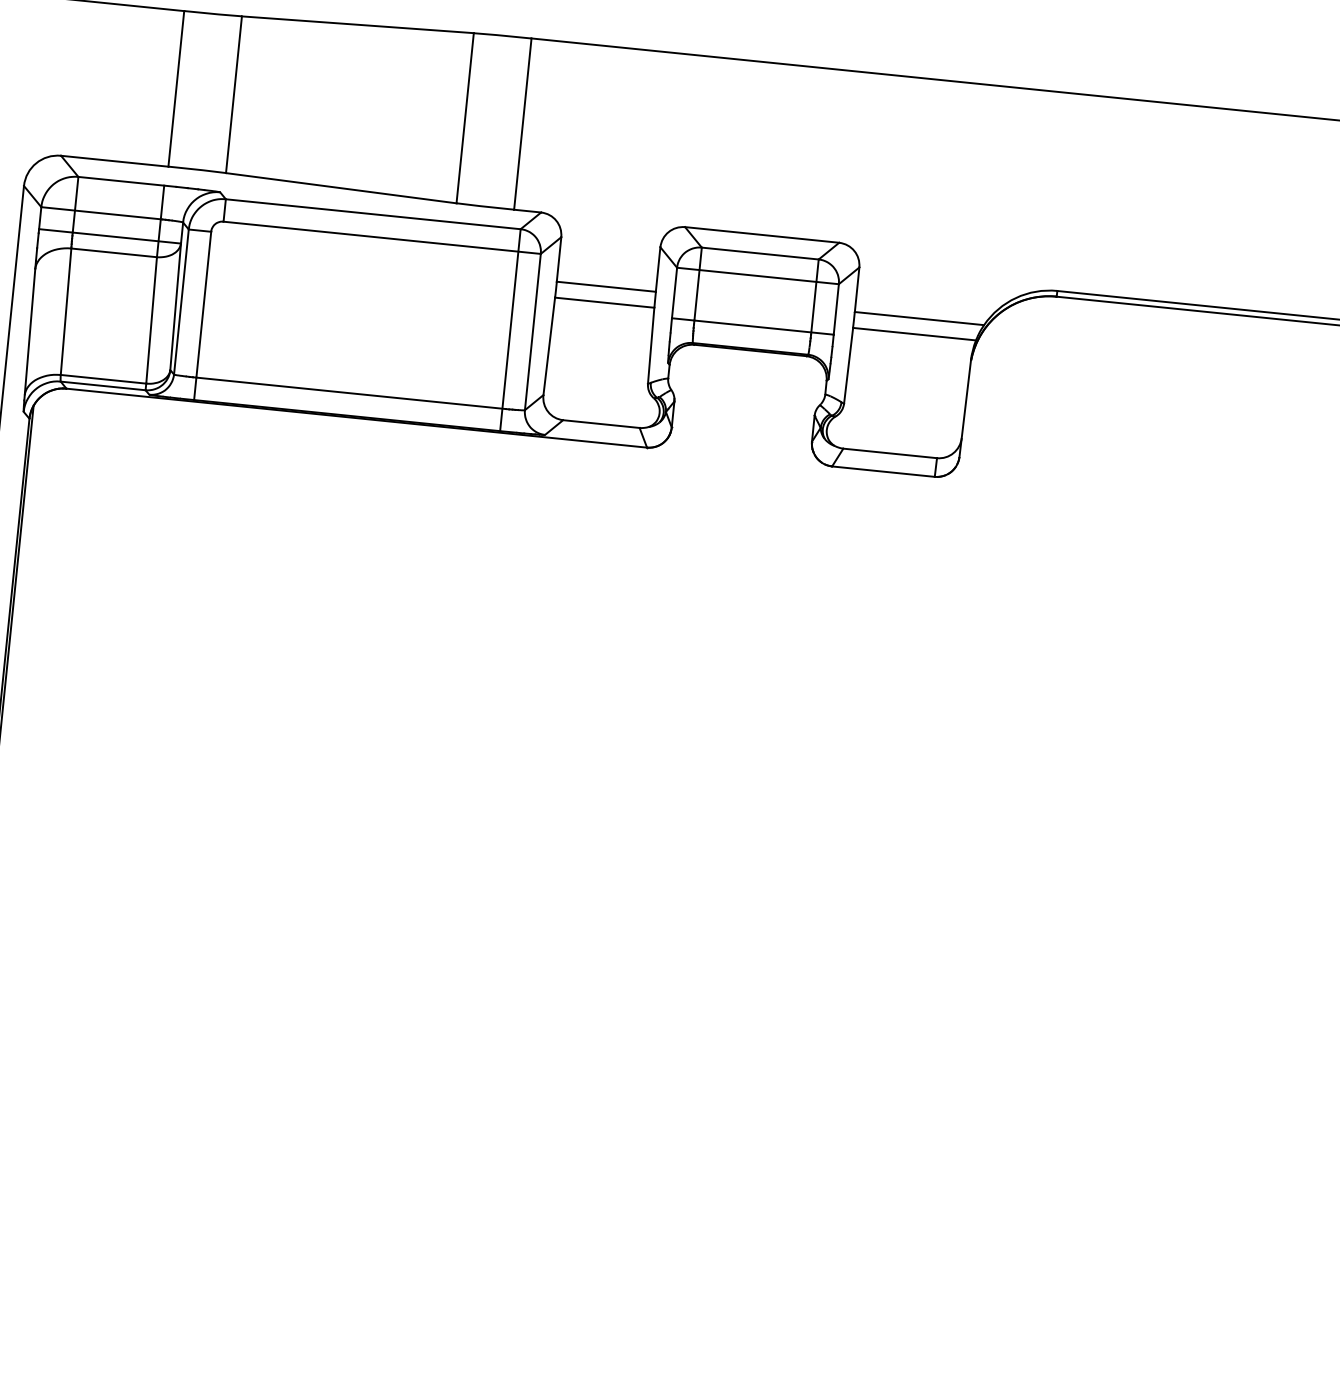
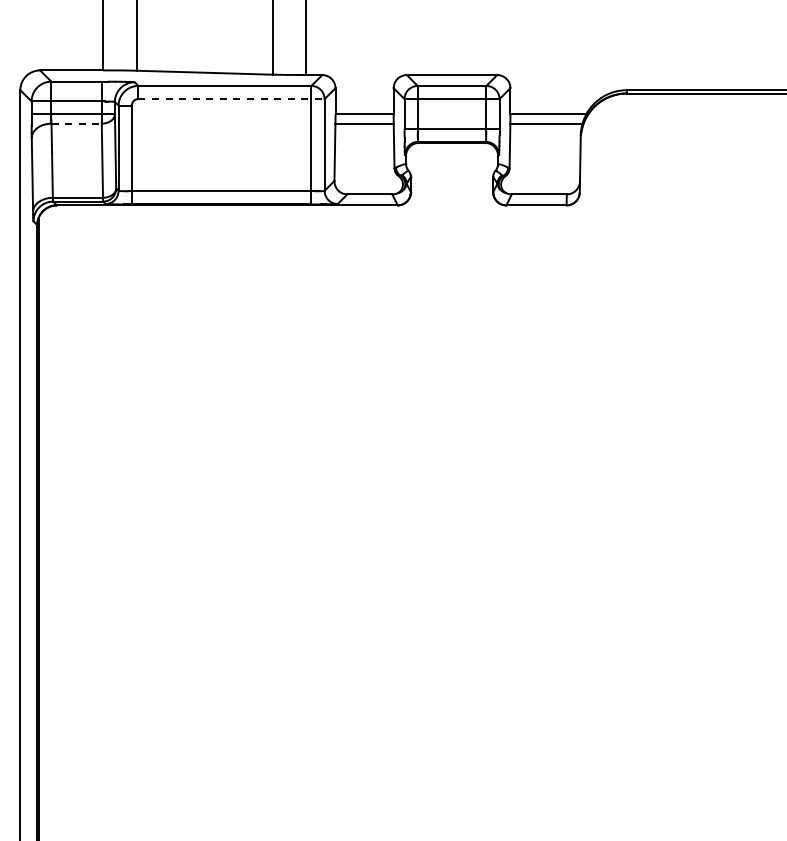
line: (382, 238) -> (231, 99), solid -> dashed
line: (115, 252) -> (77, 123), solid -> dashed

